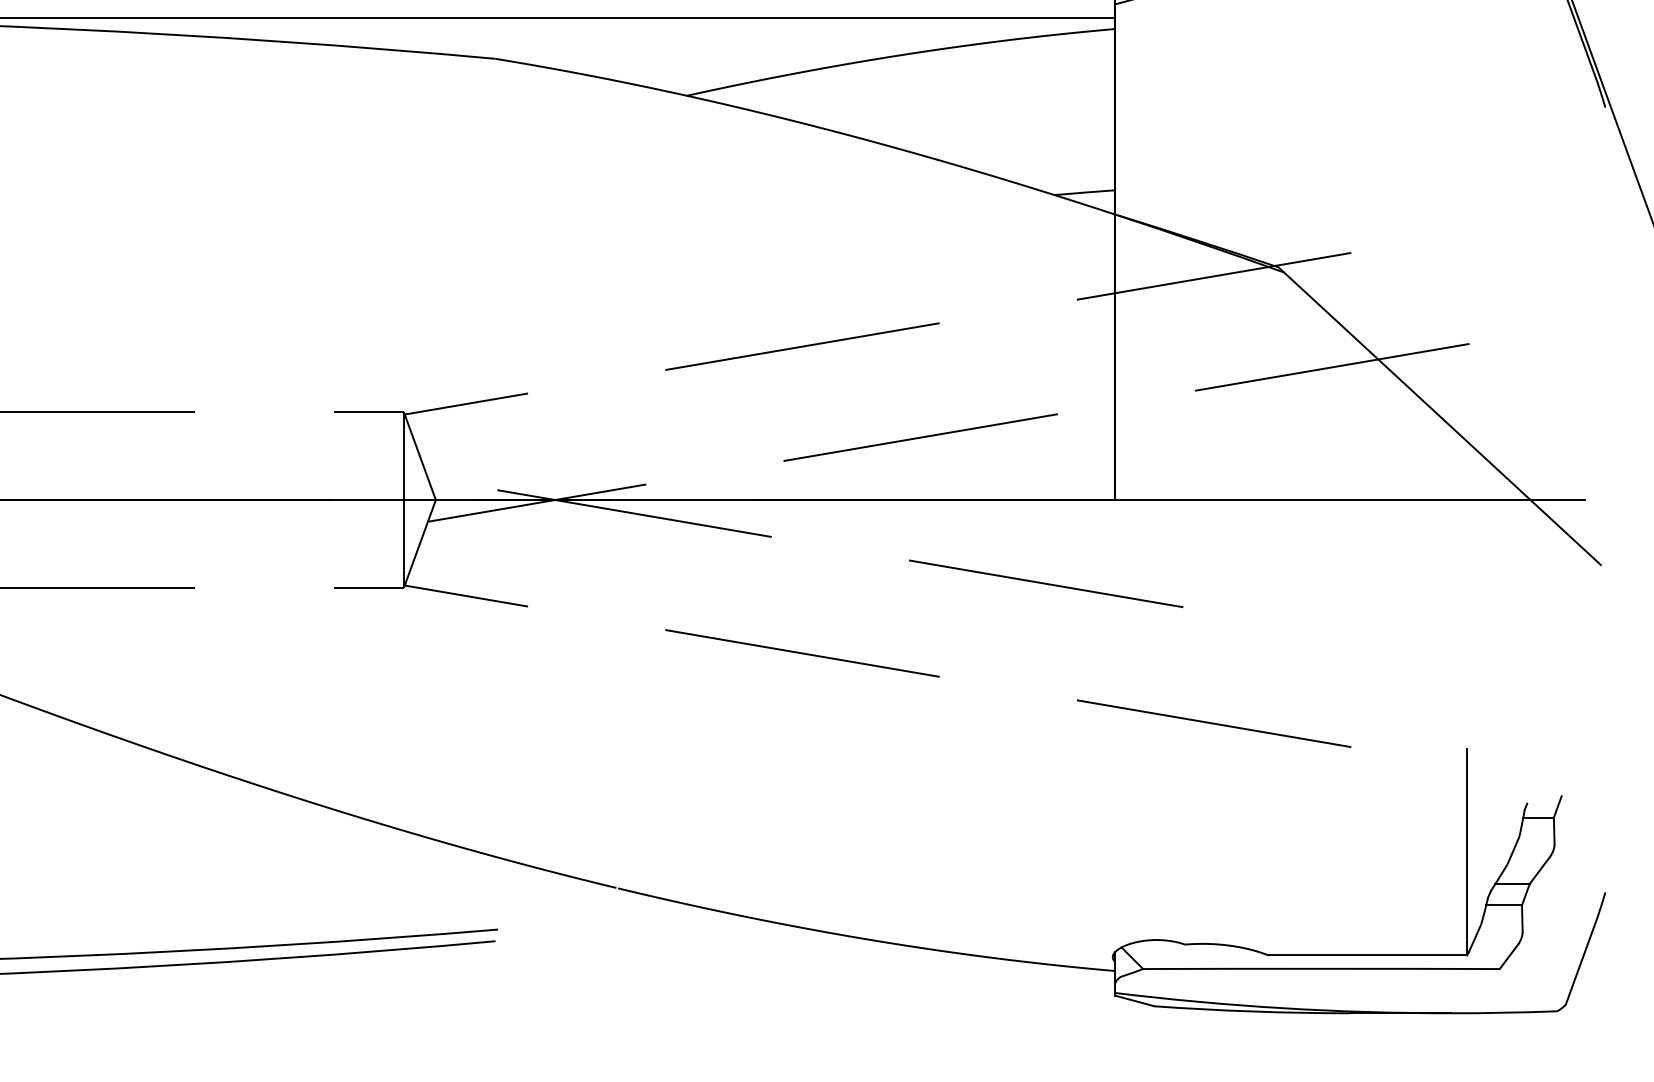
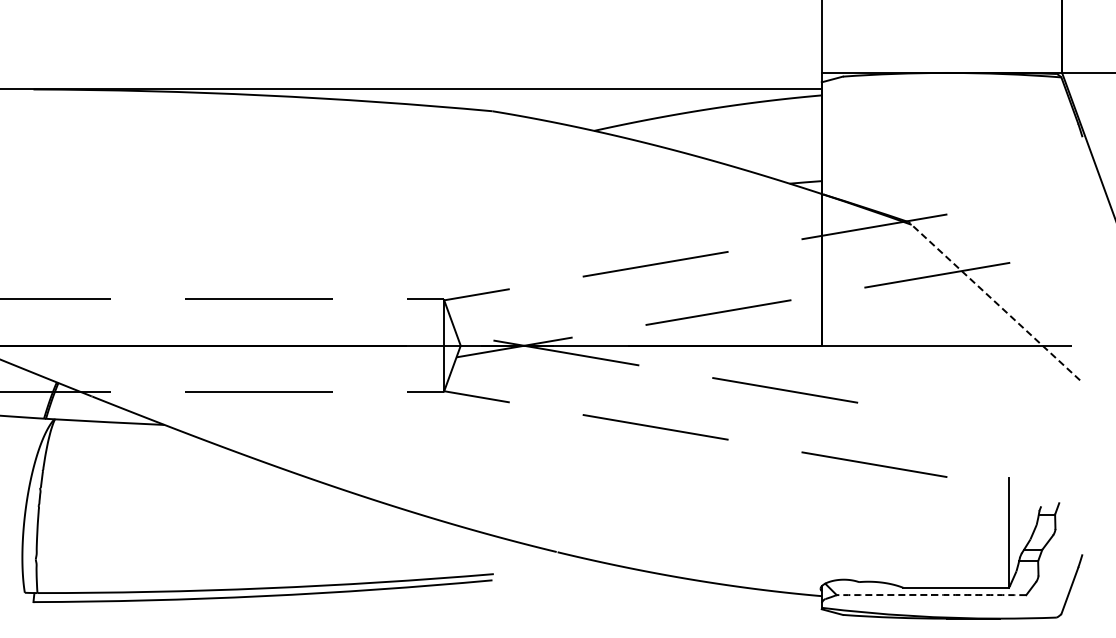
line: (1439, 416) -> (994, 301), solid -> dashed
arc: (1321, 967) -> (931, 594), solid -> dashed

